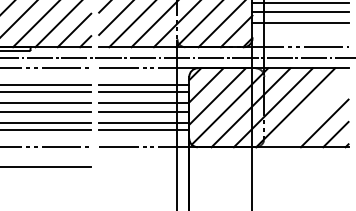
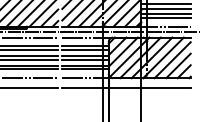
line: (299, 29) -> (165, 17), added
line: (313, 112) -> (172, 60), added
line: (223, 167) -> (126, 88), added

